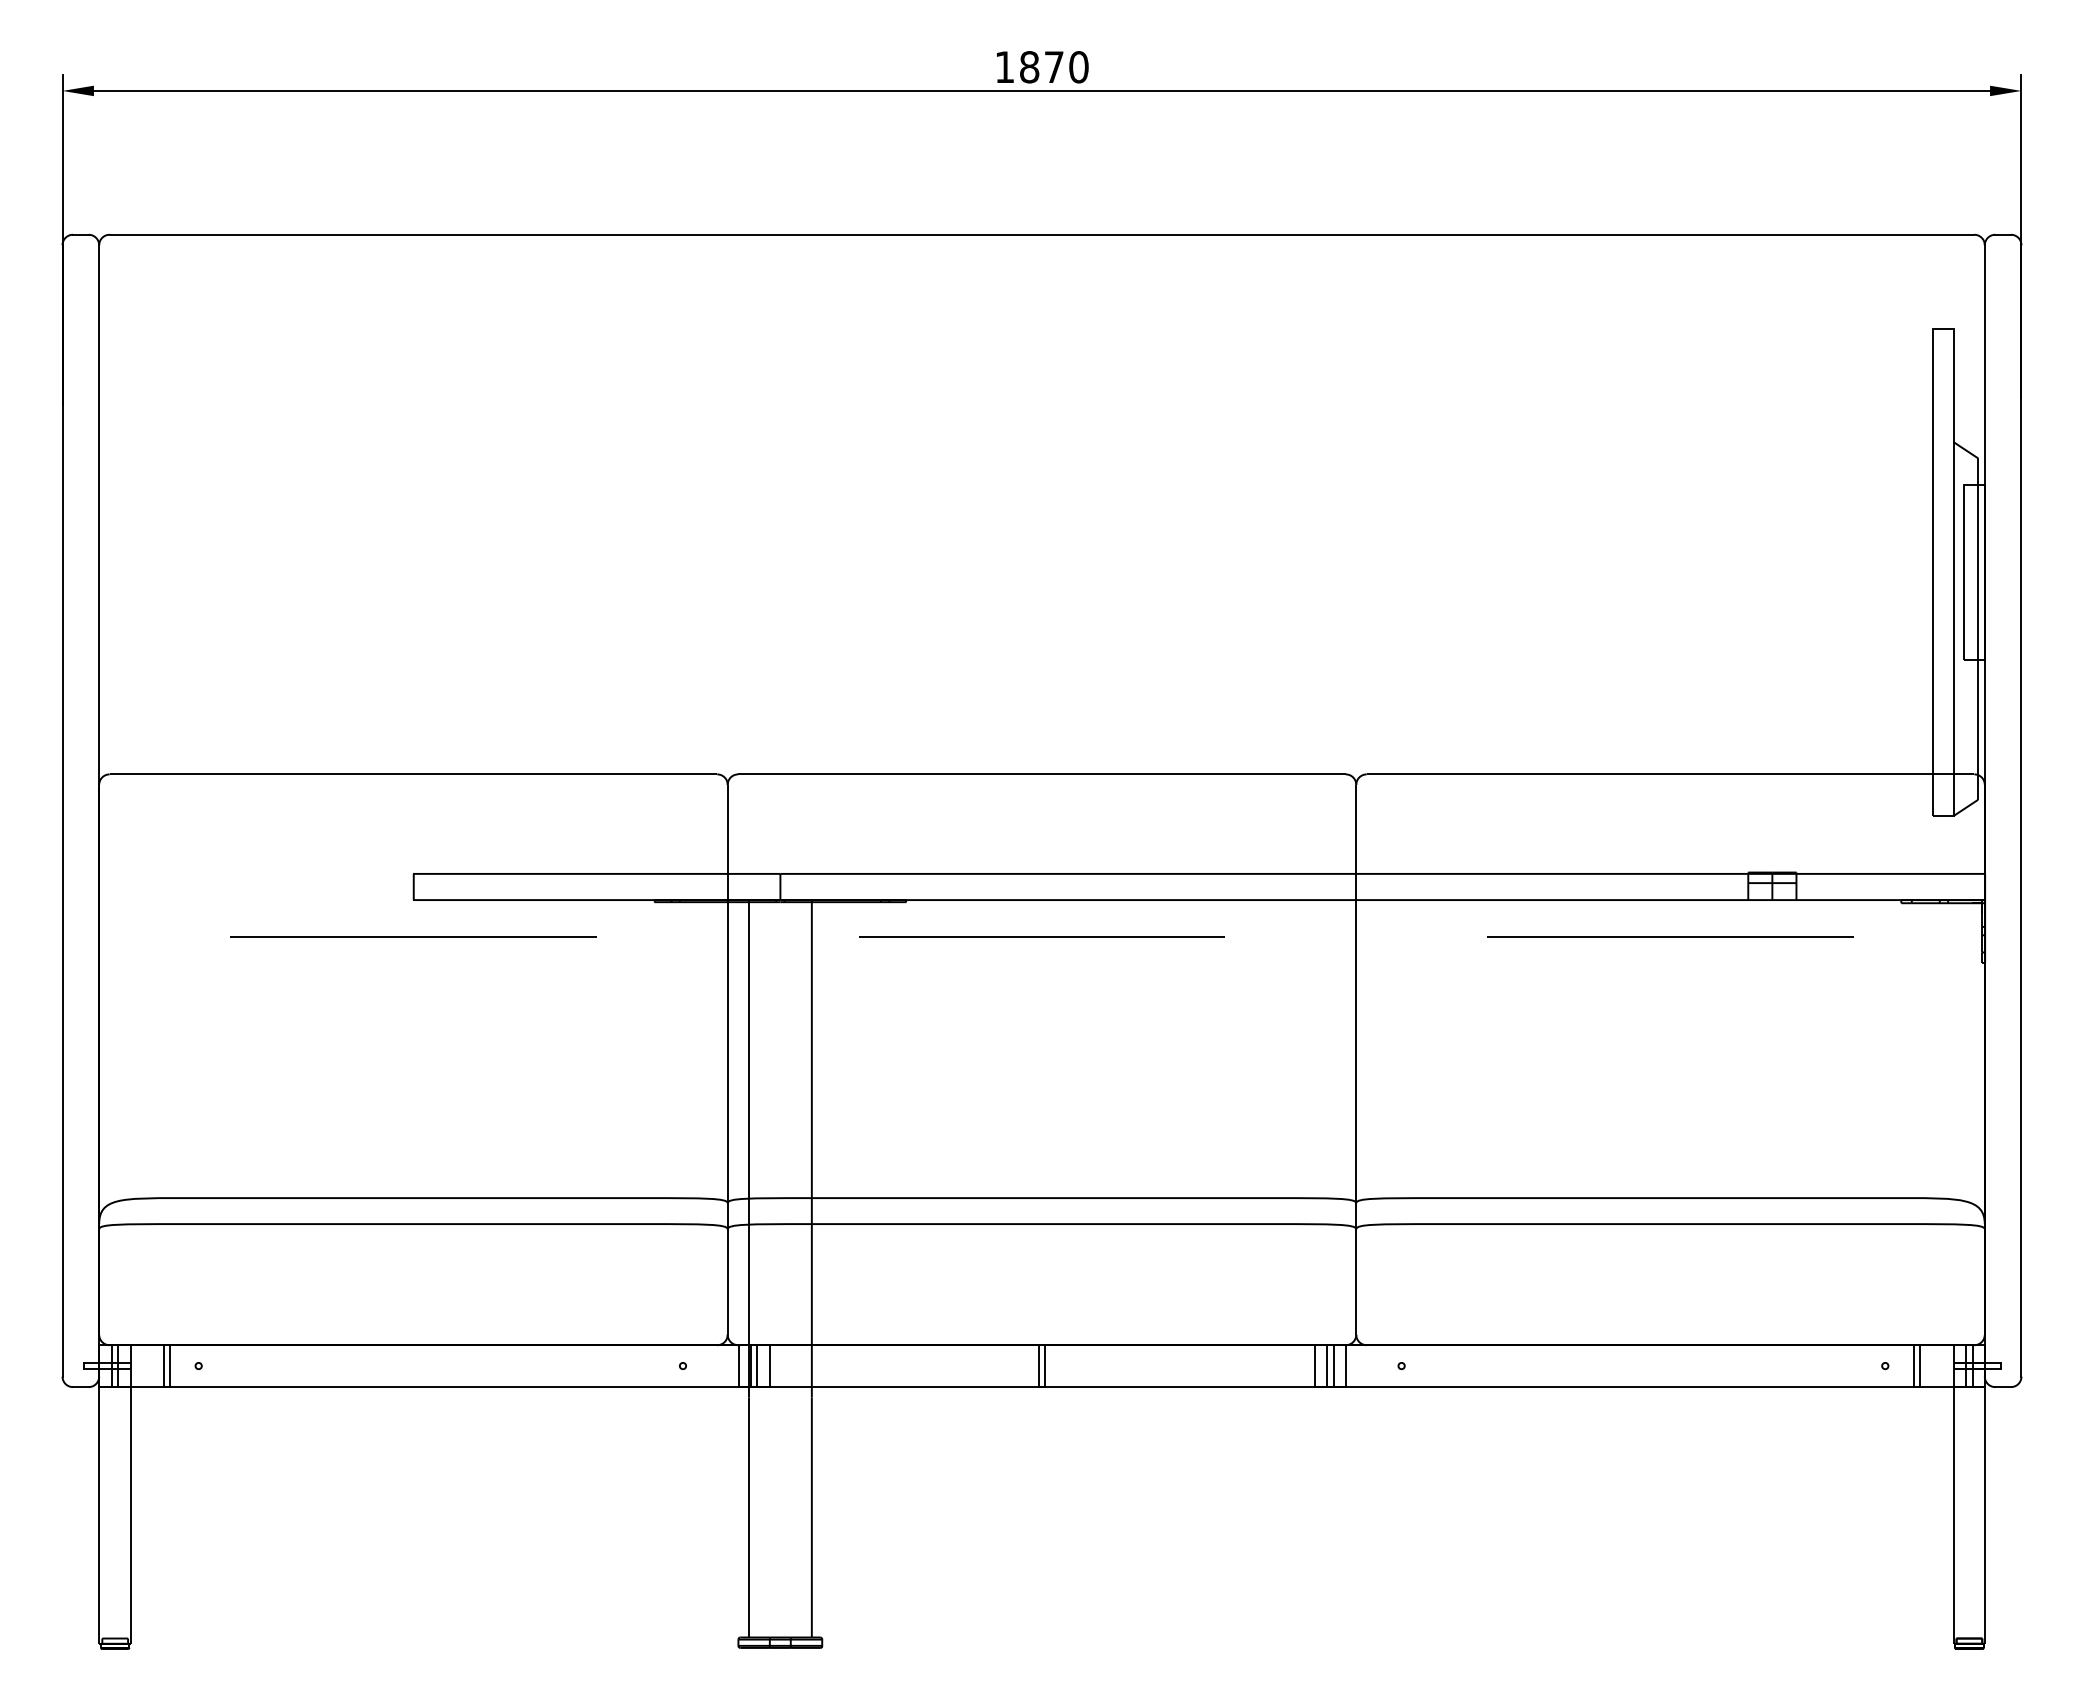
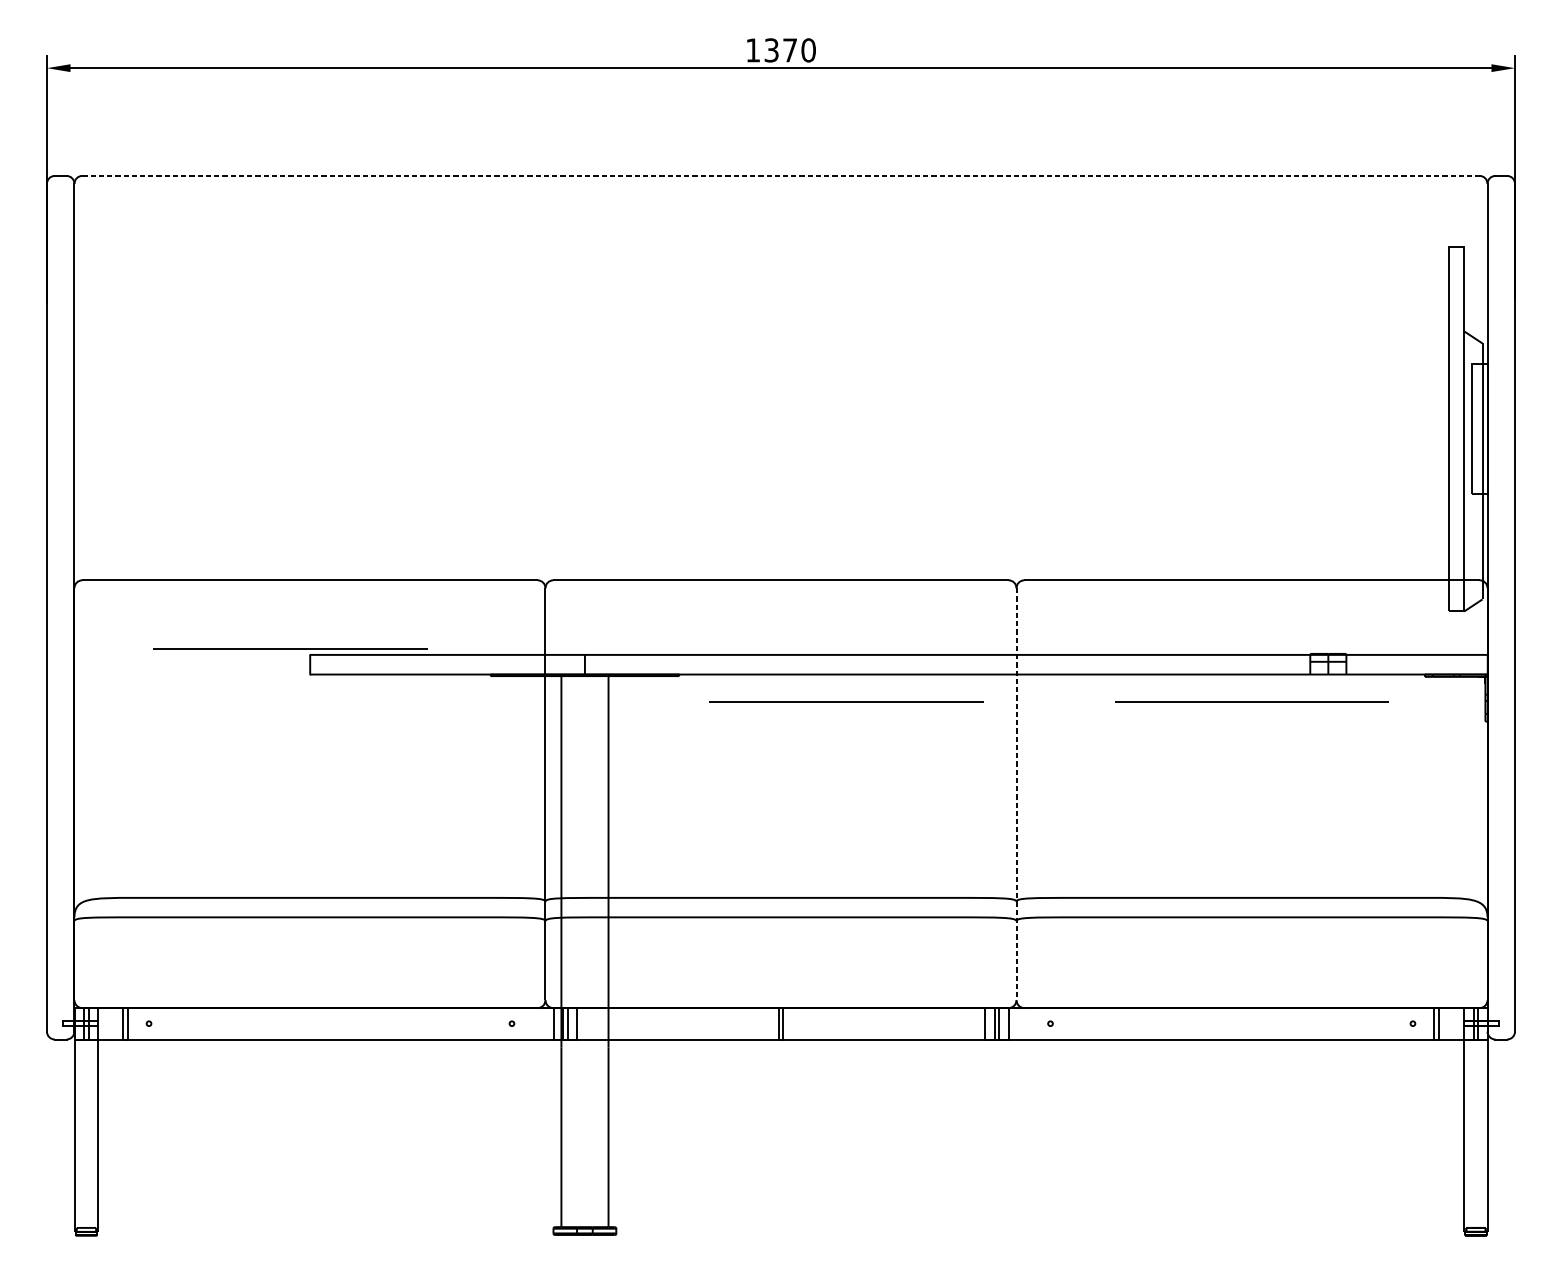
text: (1029, 67) -> (771, 50), 1870 -> 1370
line: (1042, 234) -> (781, 175), solid -> dashed
line: (413, 936) -> (290, 649), moved
line: (1041, 936) -> (845, 701), moved
line: (1356, 1059) -> (1016, 793), solid -> dashed

